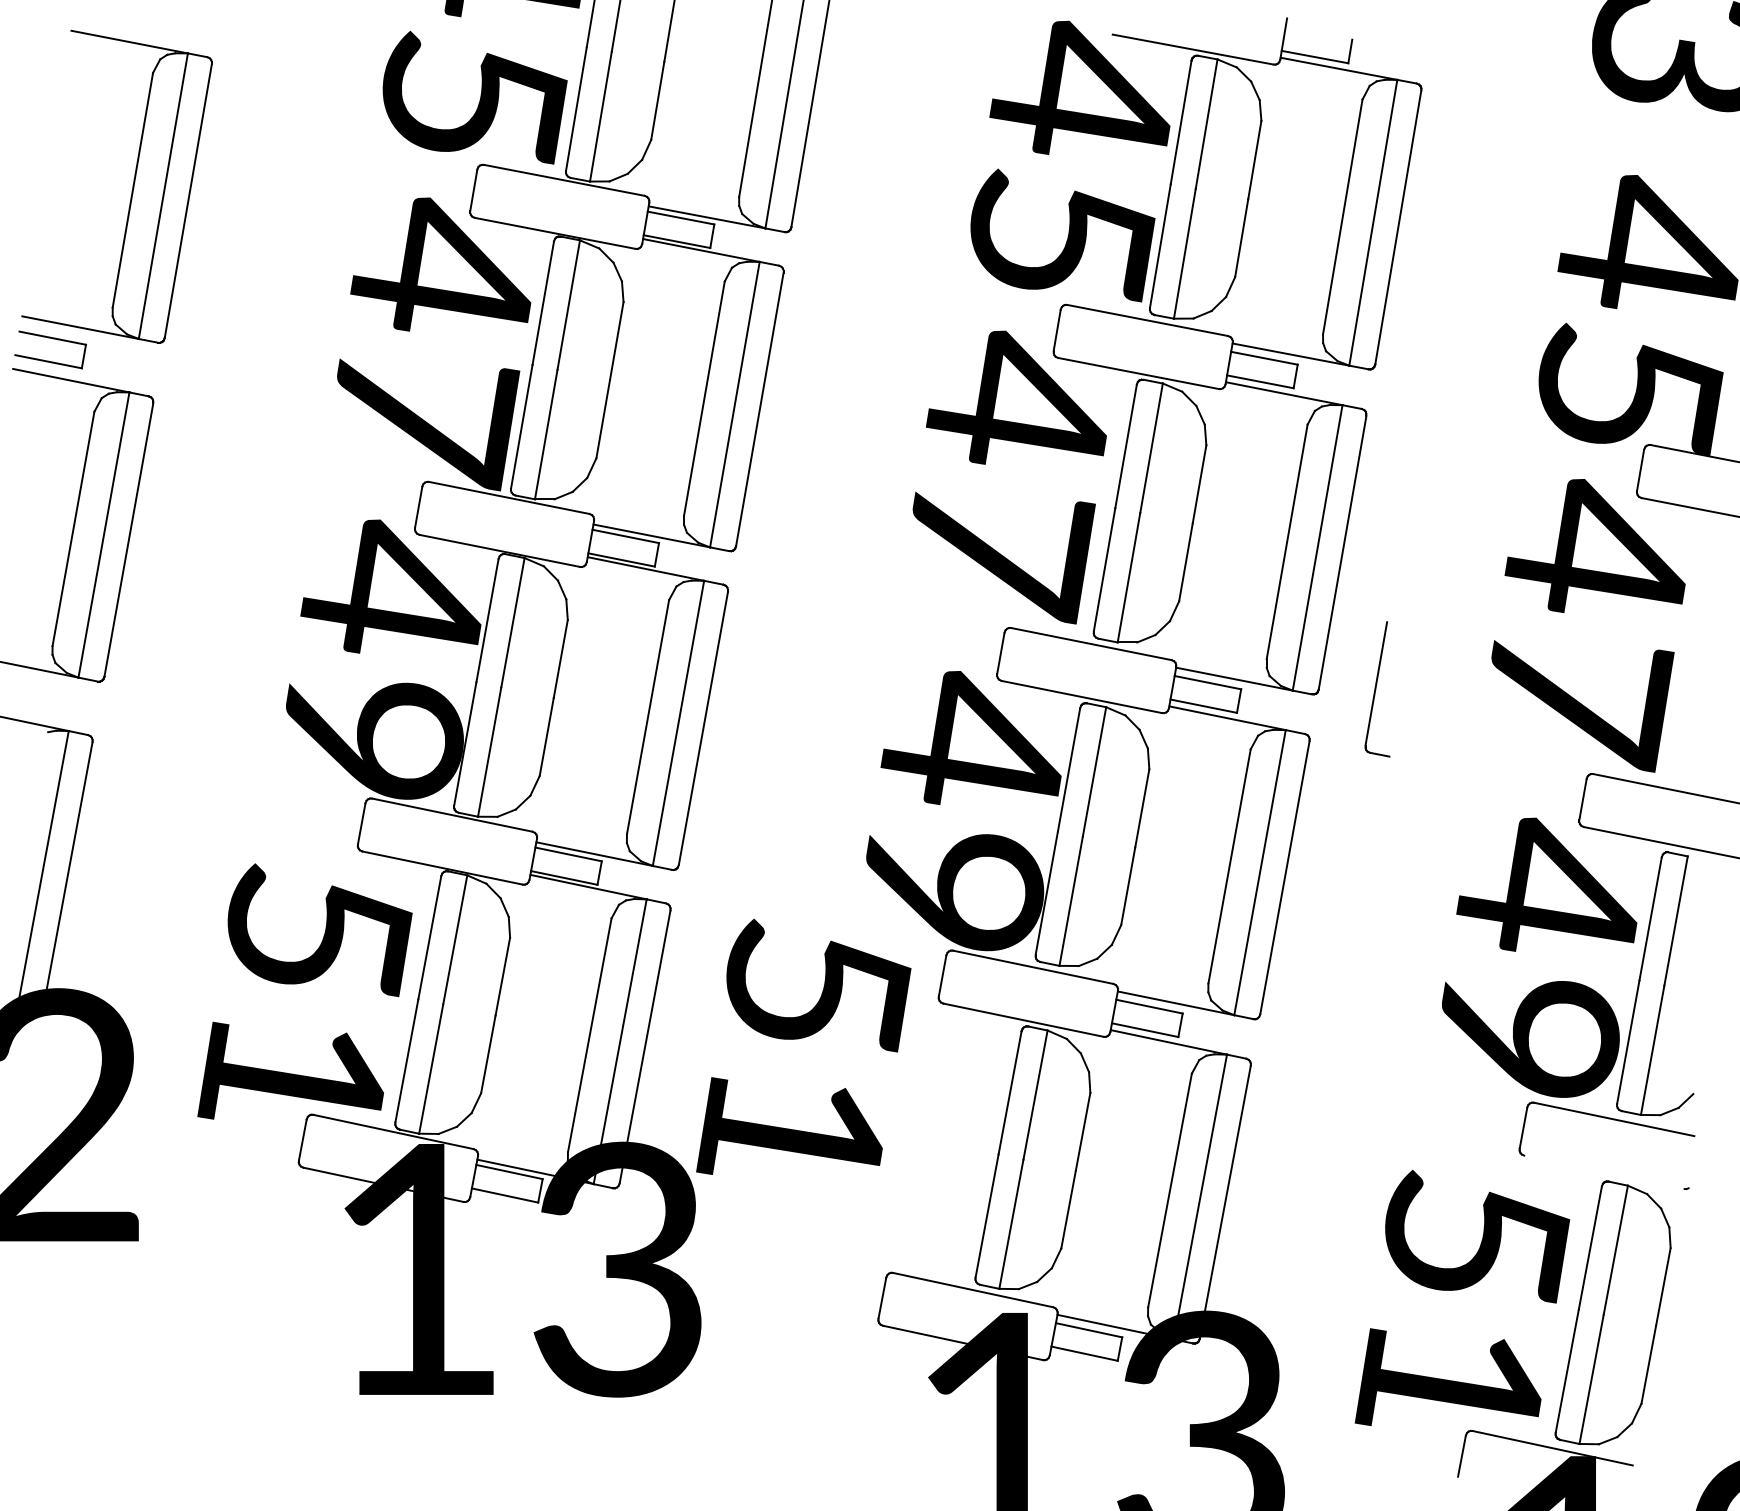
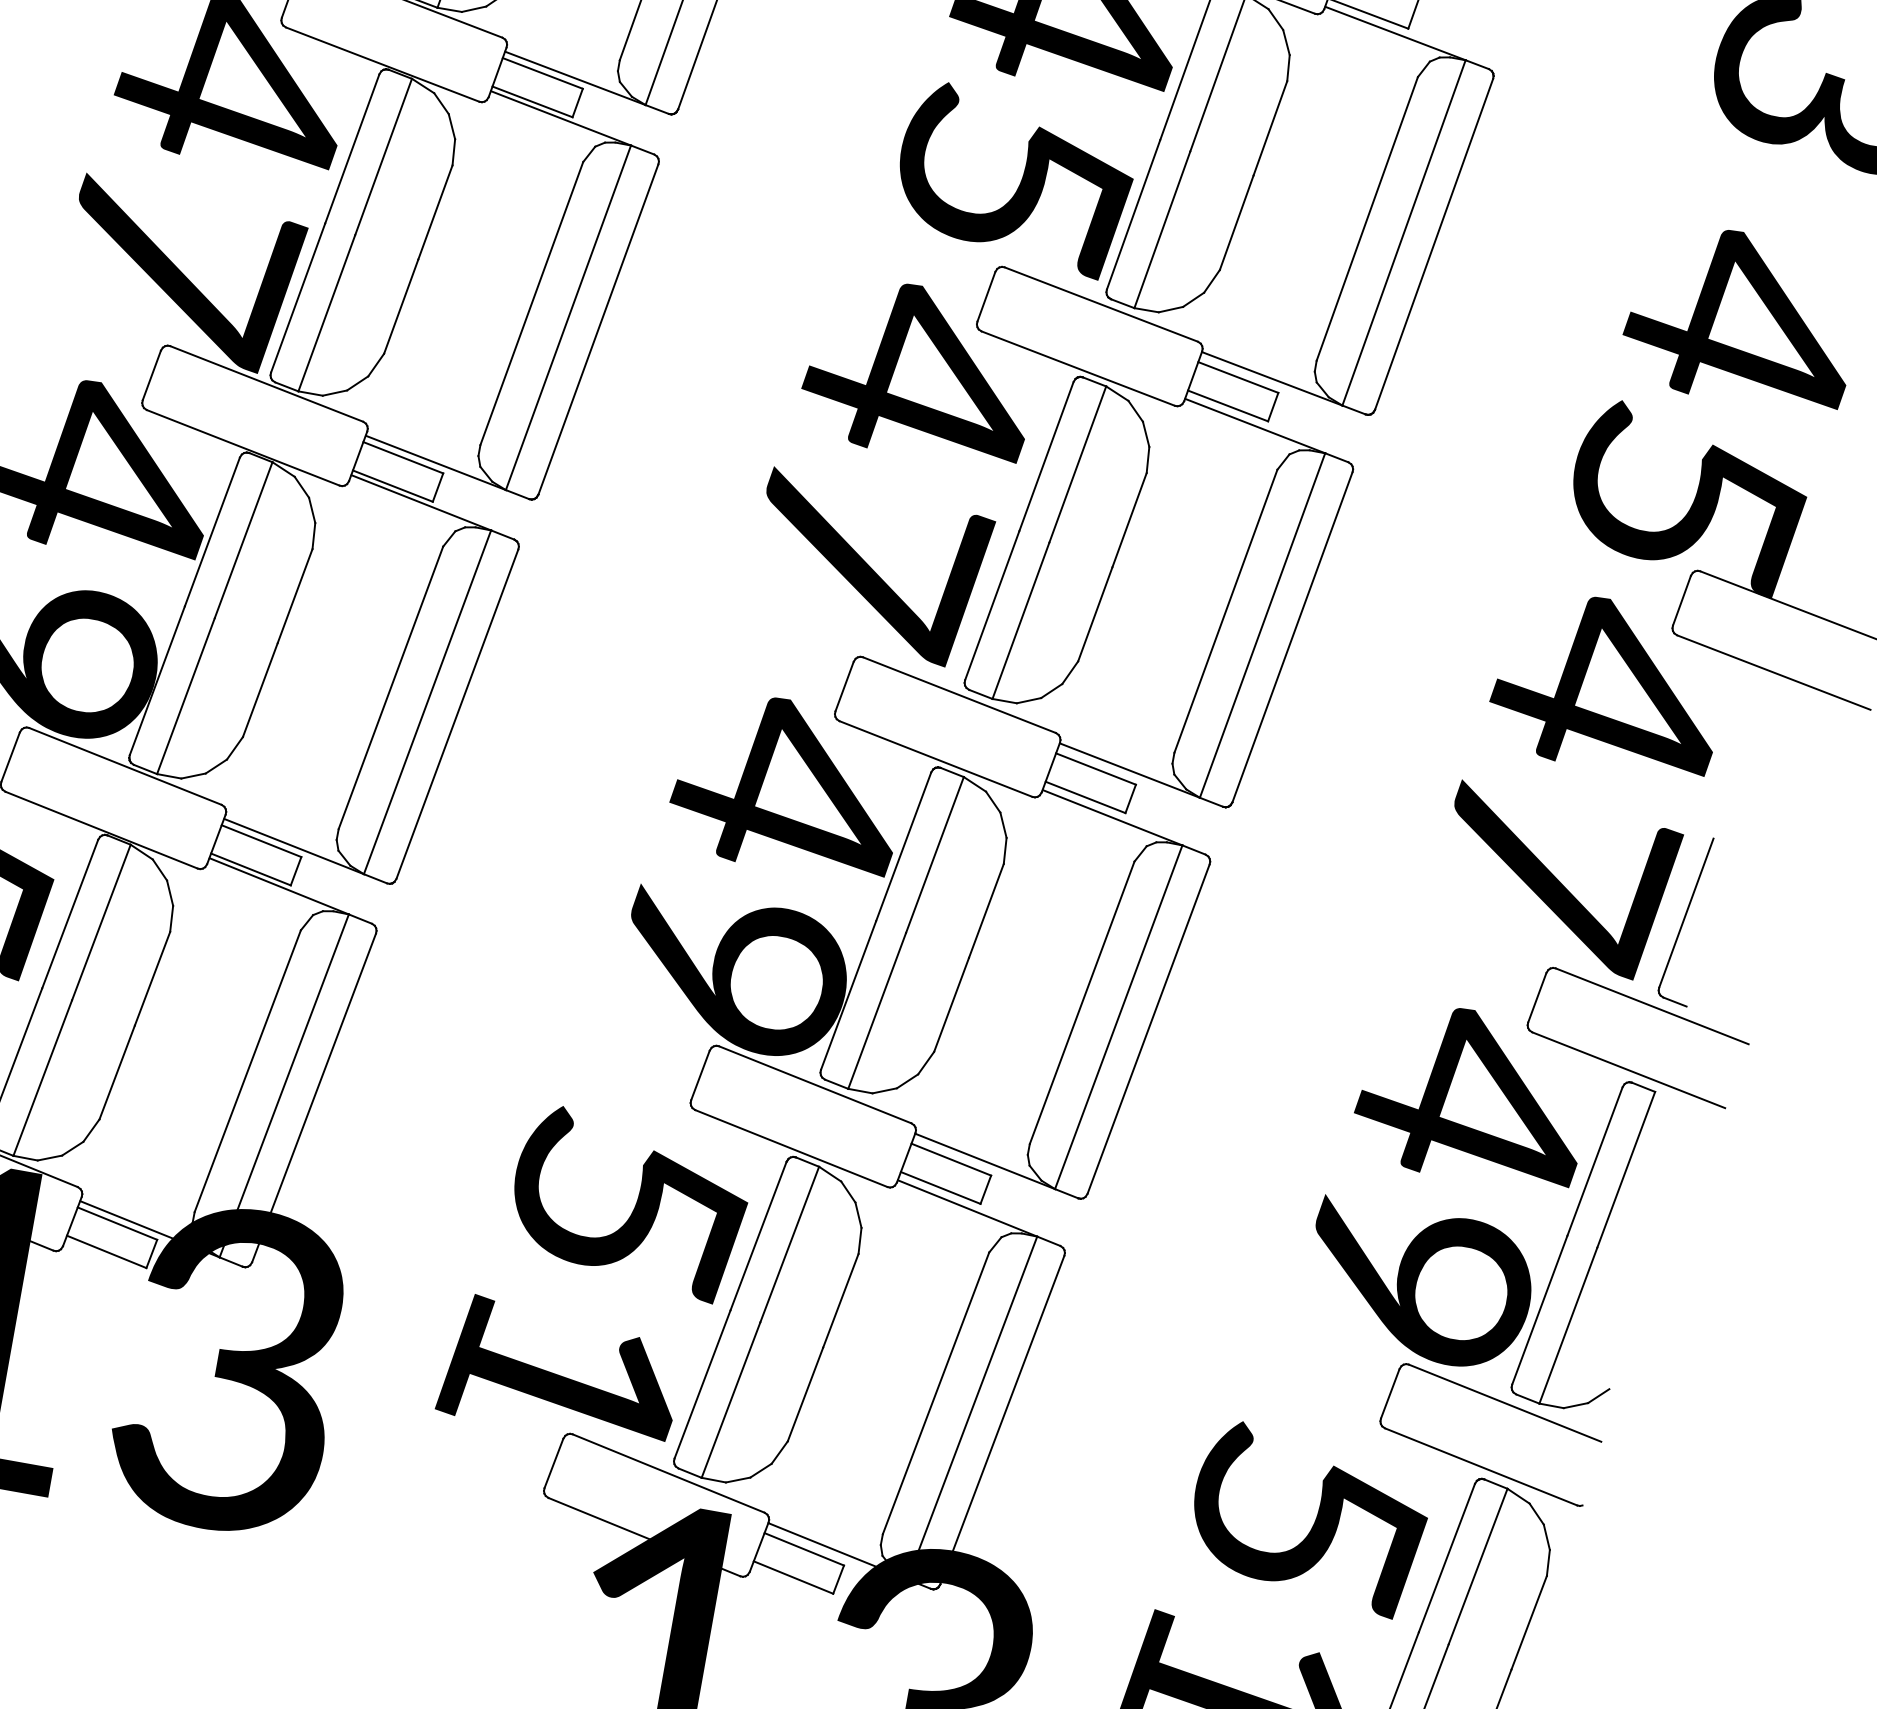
part: (1377, 689) -> (1686, 920), moved
text: (803, 1046) -> (596, 1276), moved
line: (1604, 1172) -> (1481, 1467), added

